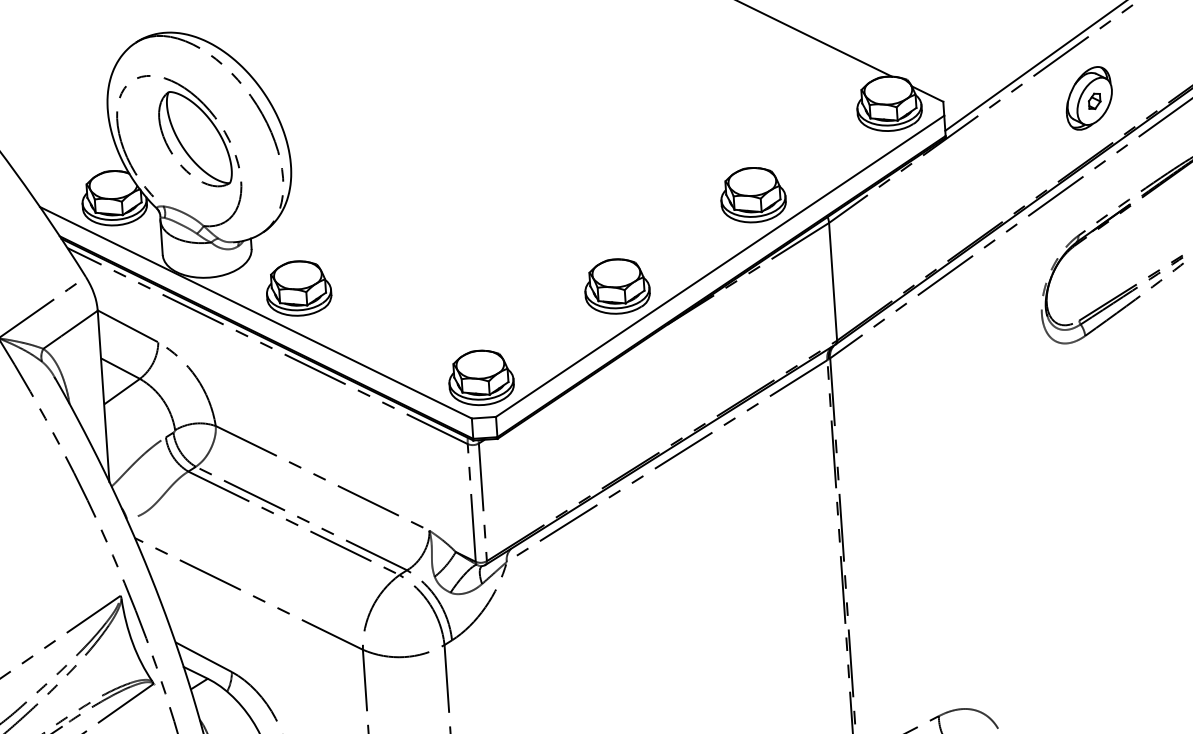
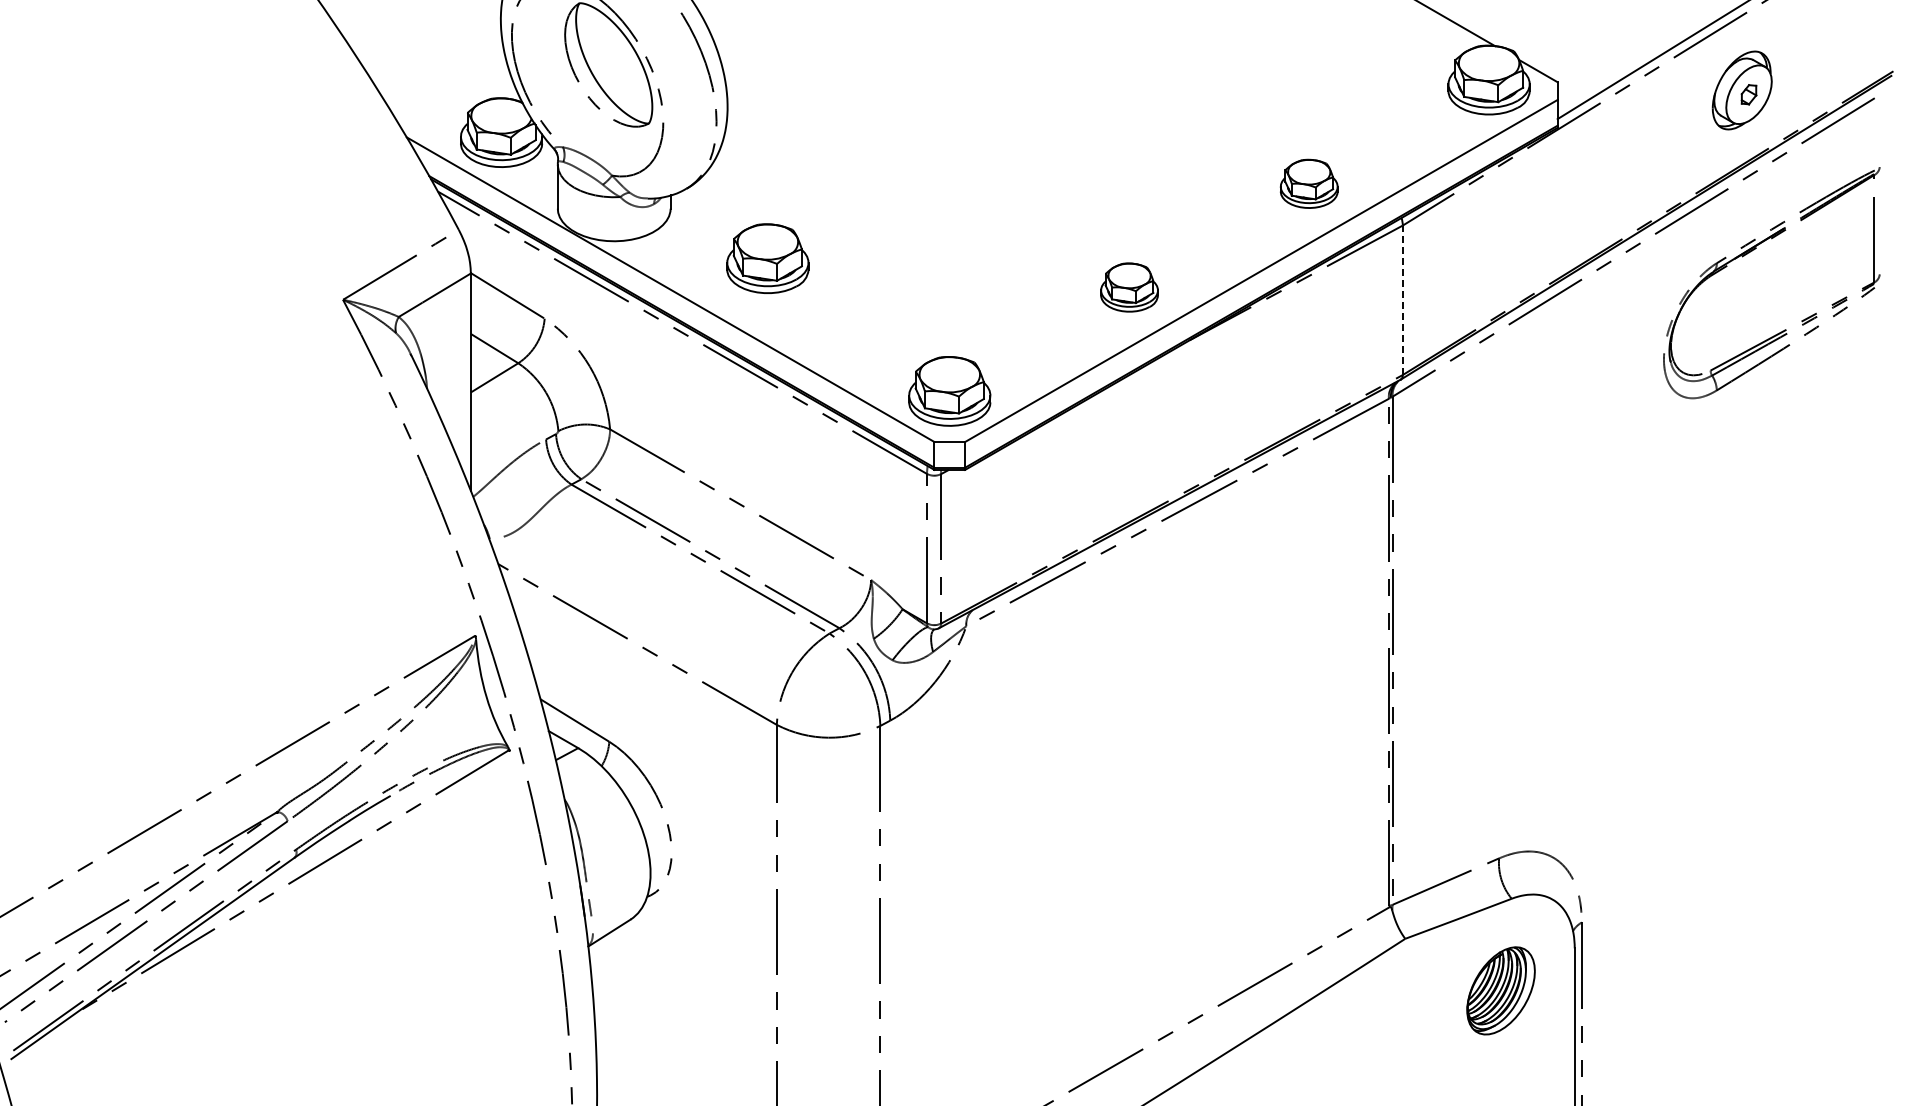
part: (752, 194) -> (1308, 183), size x0.7
line: (832, 281) -> (1402, 300), solid -> dashed
part: (617, 286) -> (1129, 287), size x0.7
part: (298, 288) -> (767, 258), moved

